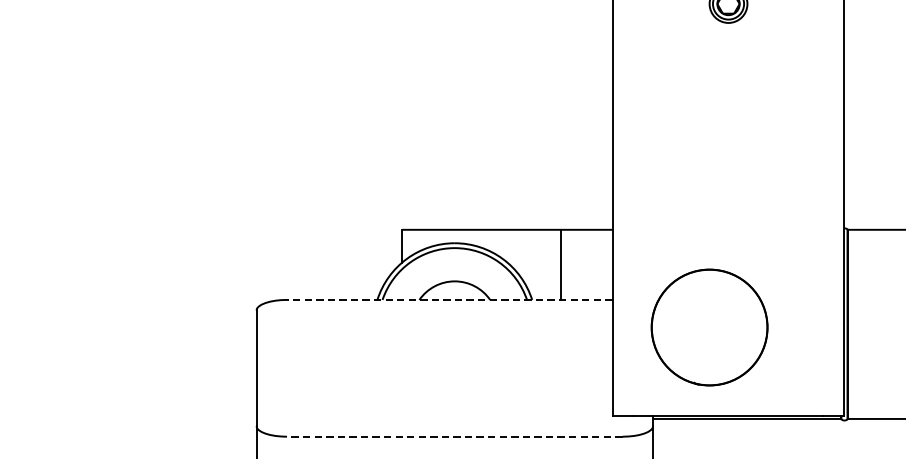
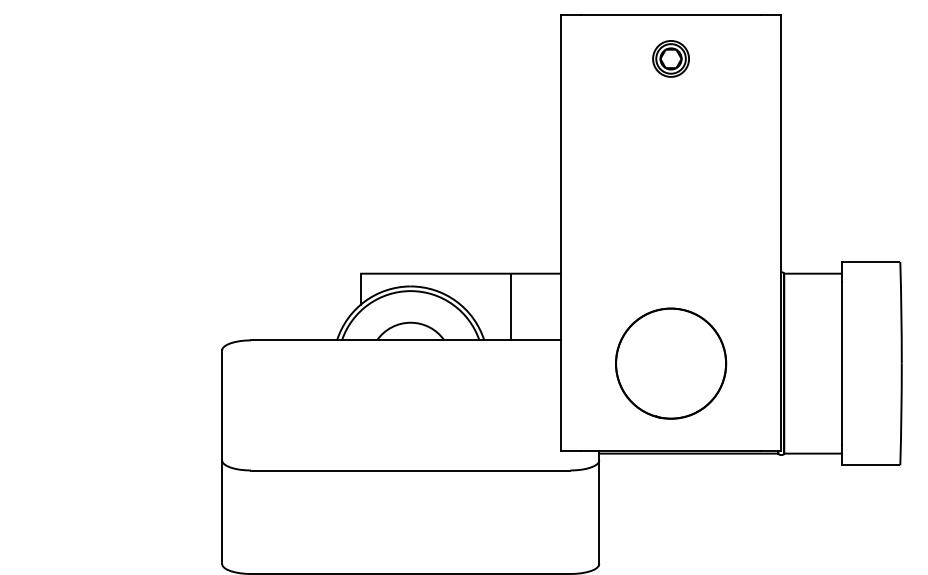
line: (449, 300) -> (405, 340), dashed -> solid
circle: (710, 327) -> (671, 363), moved
line: (454, 436) -> (410, 470), dashed -> solid

